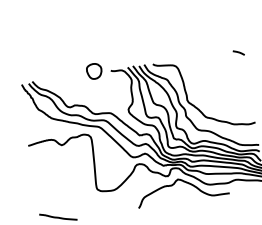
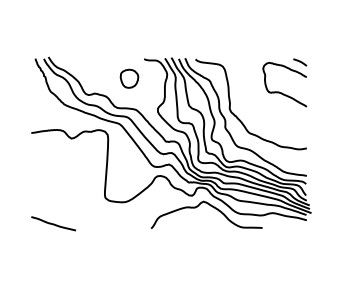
part: (94, 71) -> (129, 78), moved
curve: (228, 79) -> (282, 92), added

